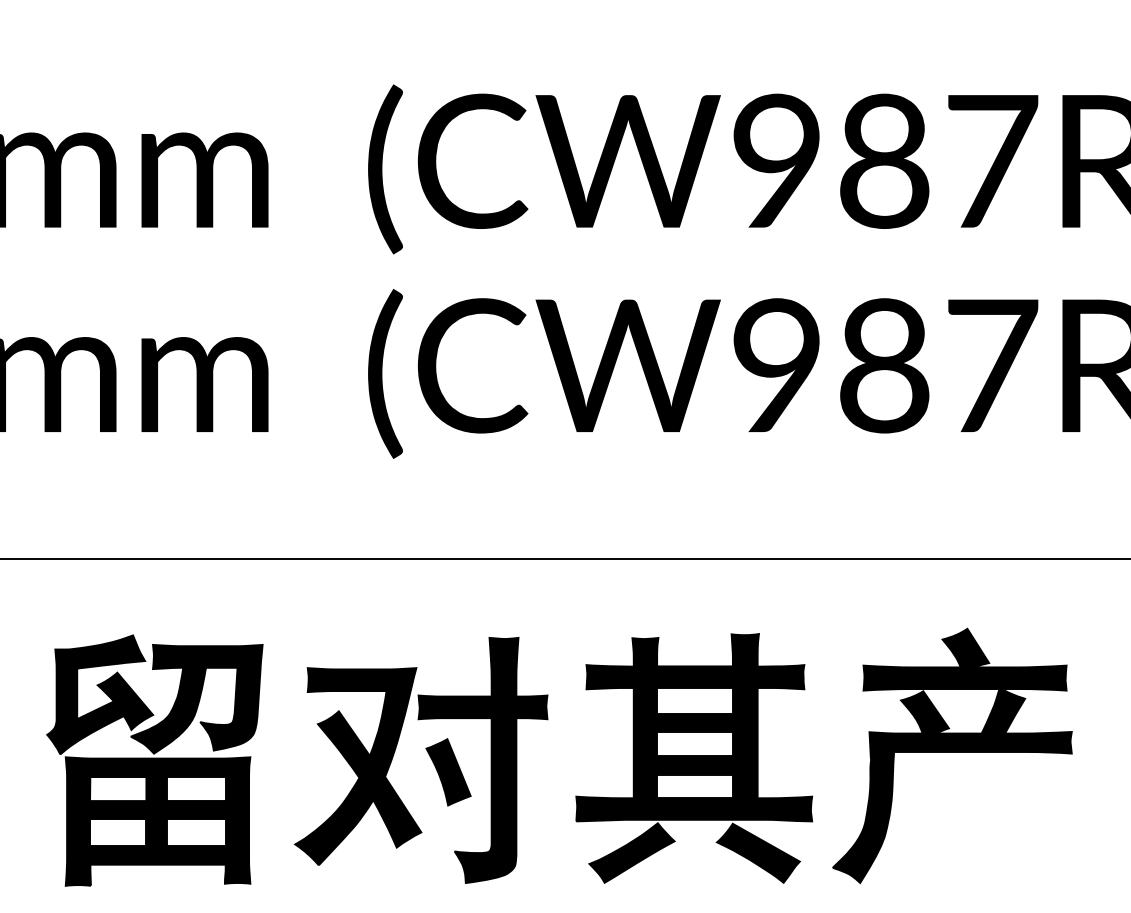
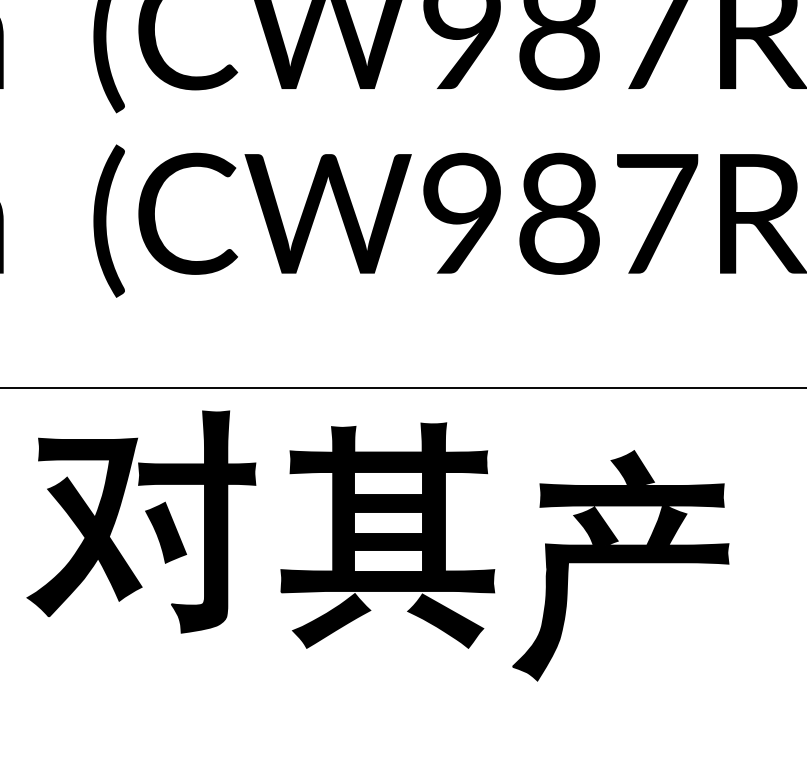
part: (429, 756) -> (148, 518), moved
part: (694, 758) -> (388, 535), moved

